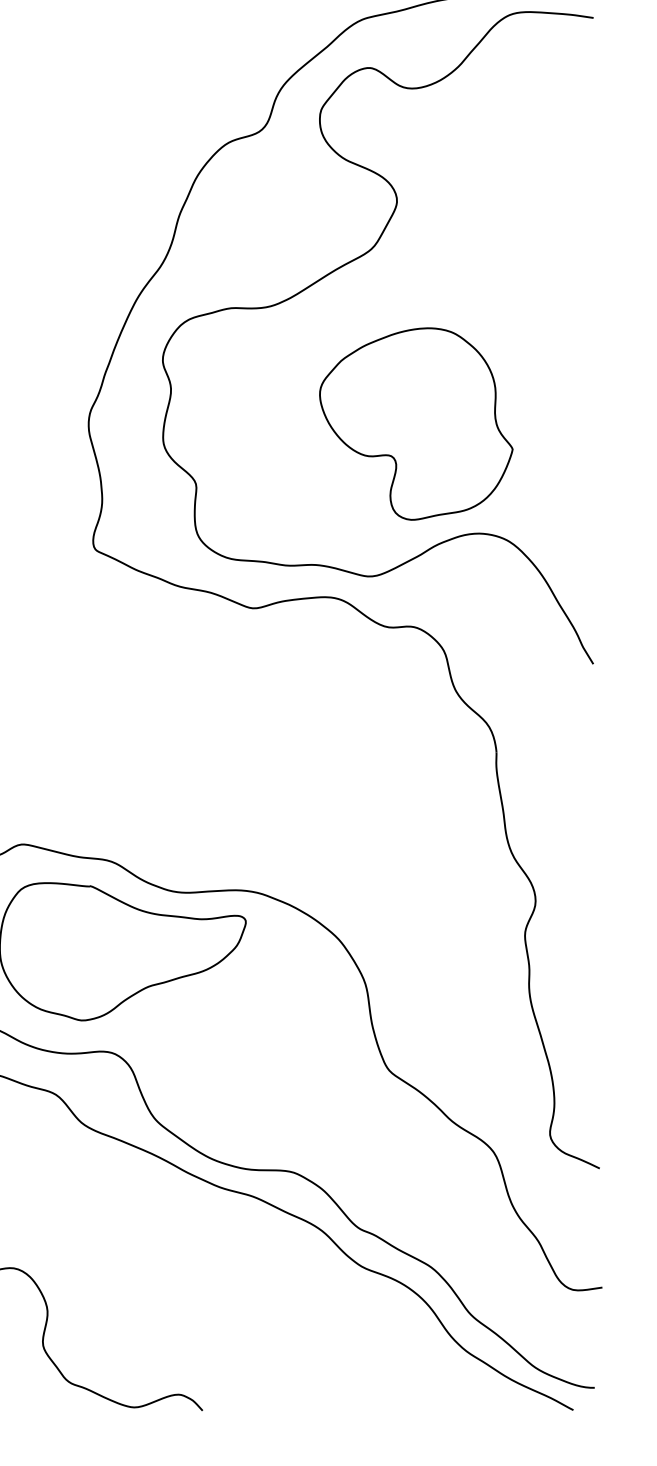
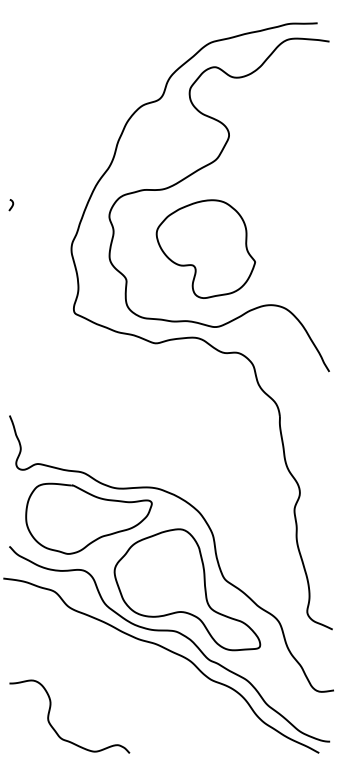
part: (415, 422) -> (205, 248), moved
part: (315, 1090) -> (187, 589), added

